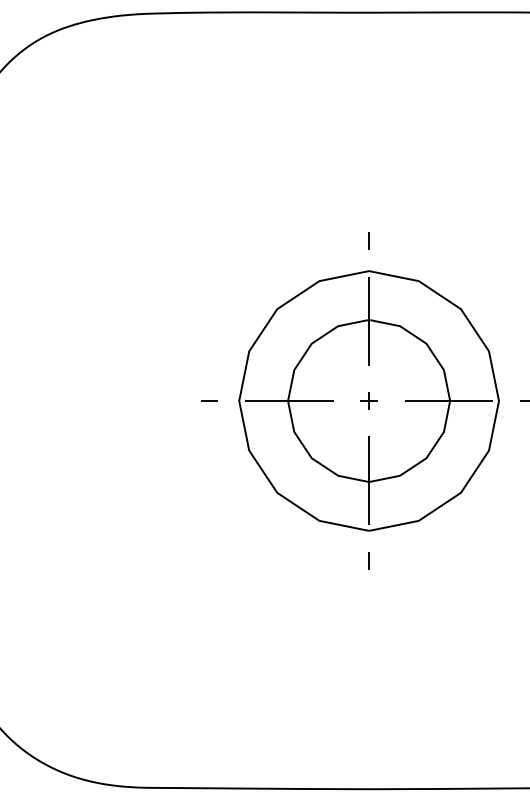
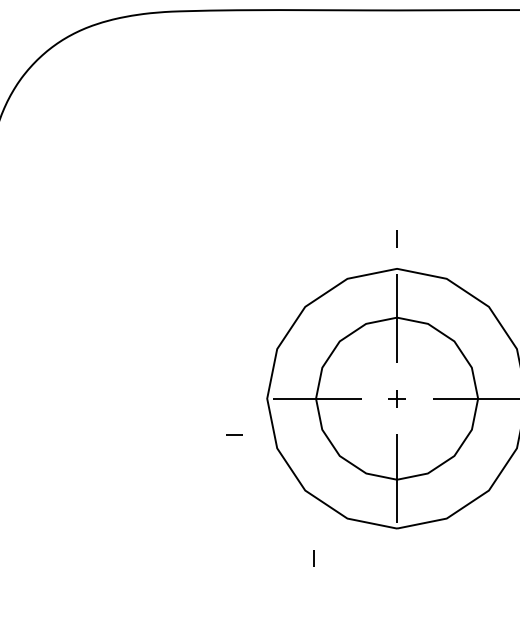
line: (209, 400) -> (234, 434), moved
line: (368, 560) -> (313, 558), moved

